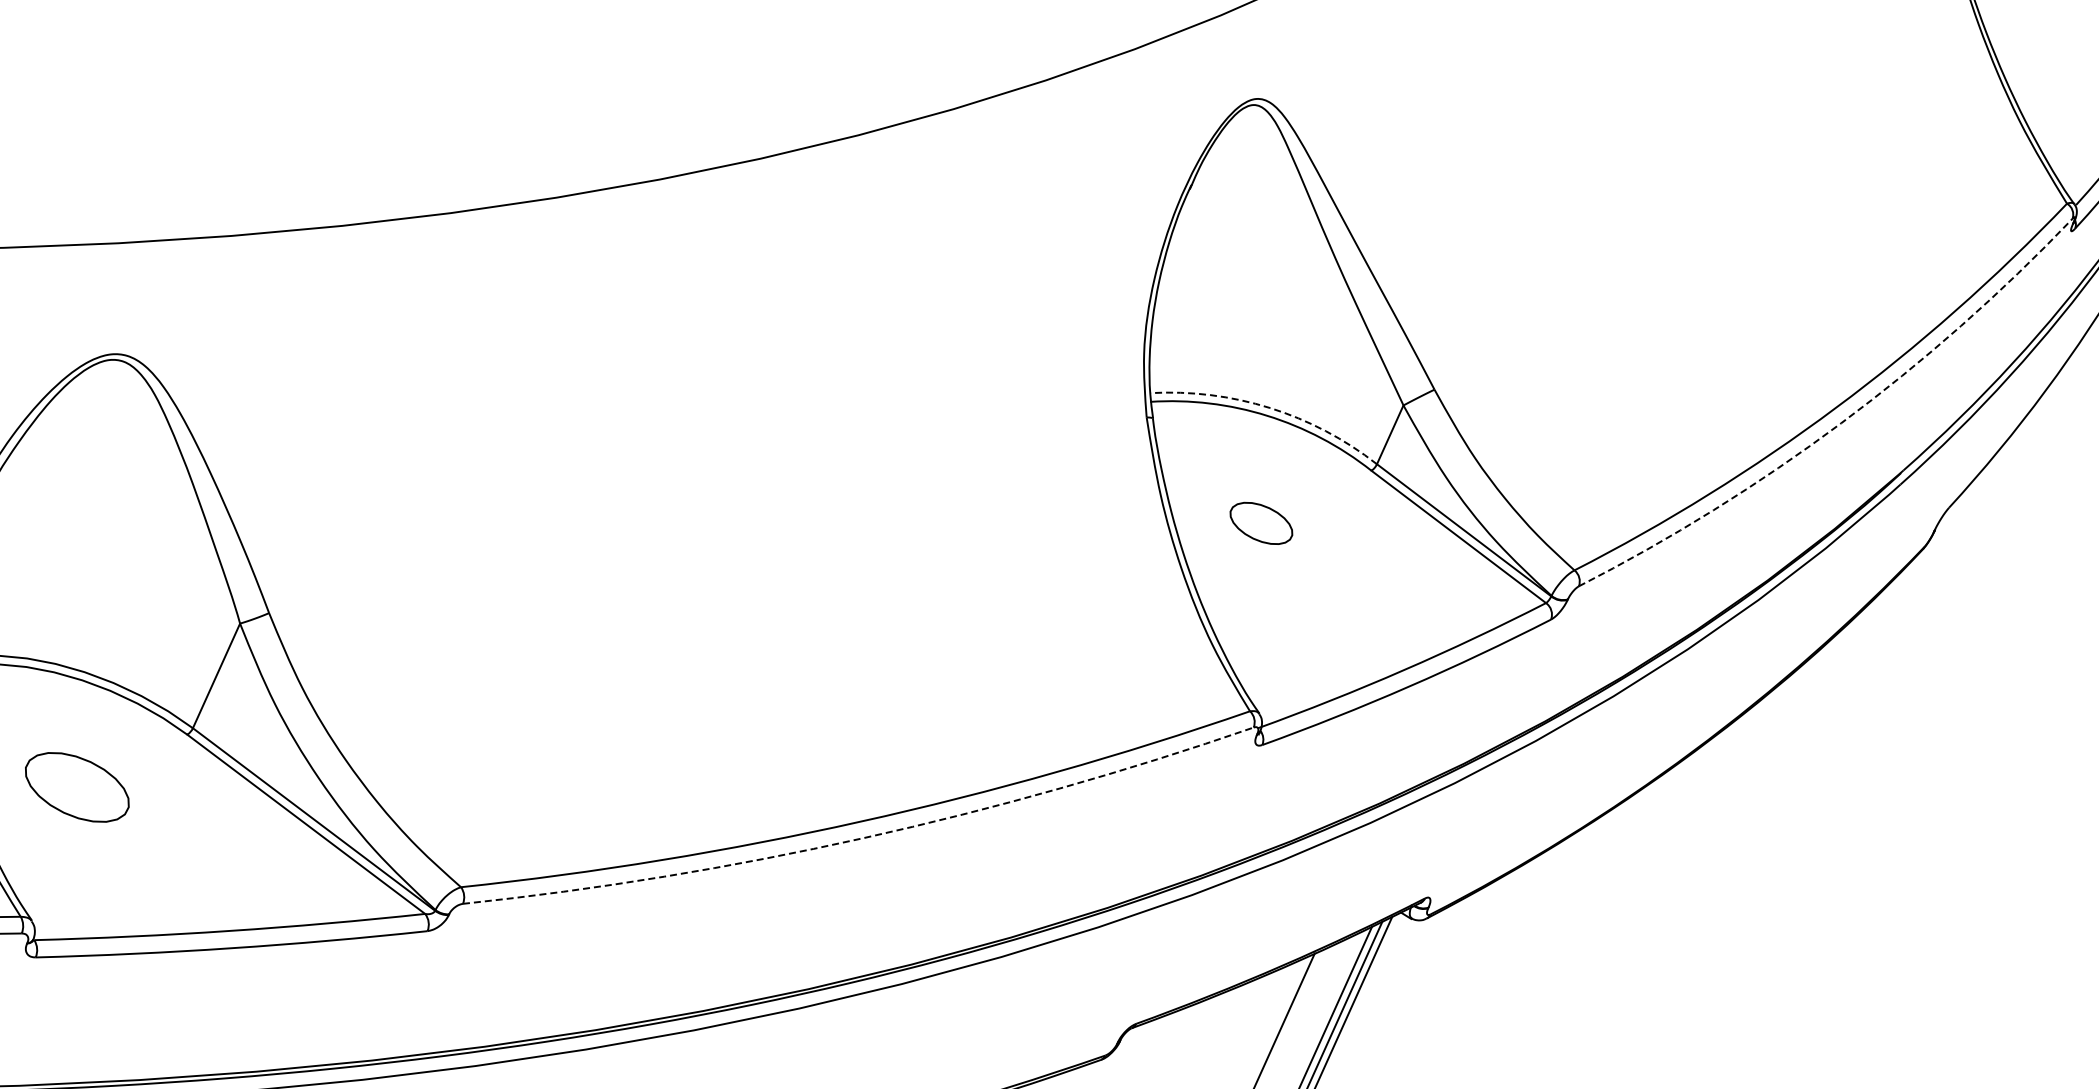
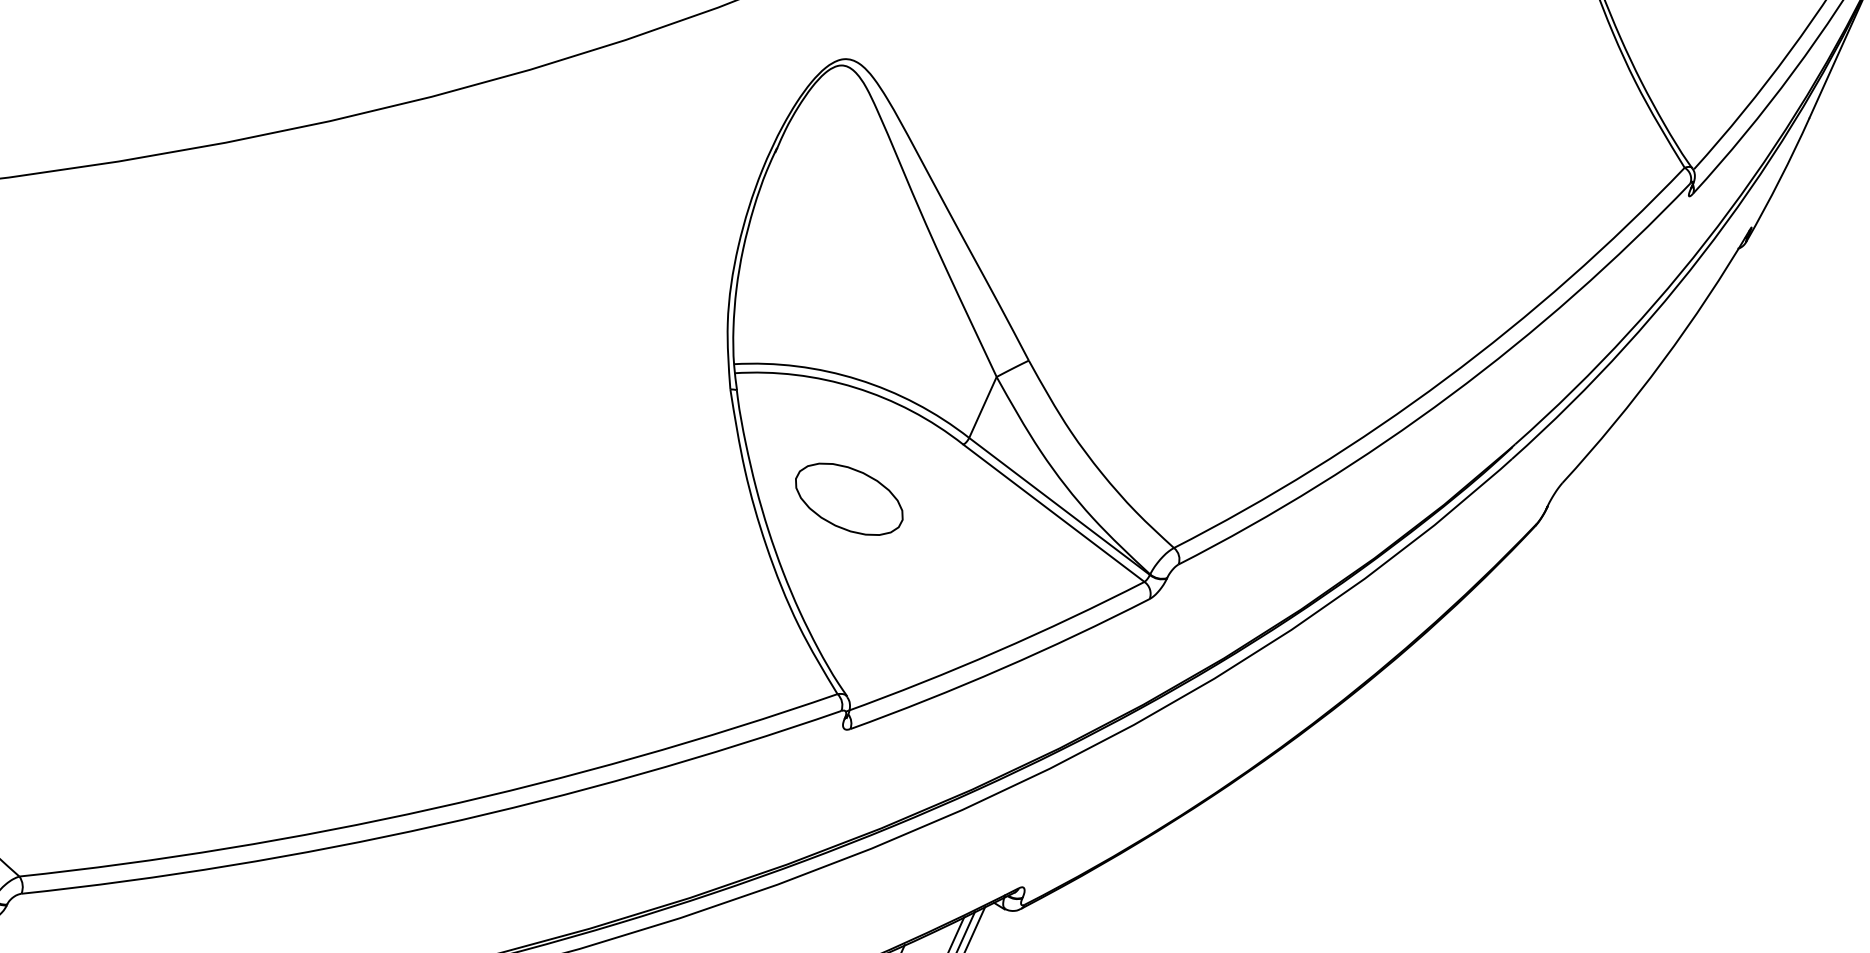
arc: (1270, 408) -> (858, 380), dashed -> solid
arc: (1841, 423) -> (1450, 395), dashed -> solid
part: (1261, 523) -> (849, 499), size x1.67
arc: (863, 838) -> (436, 826), dashed -> solid

